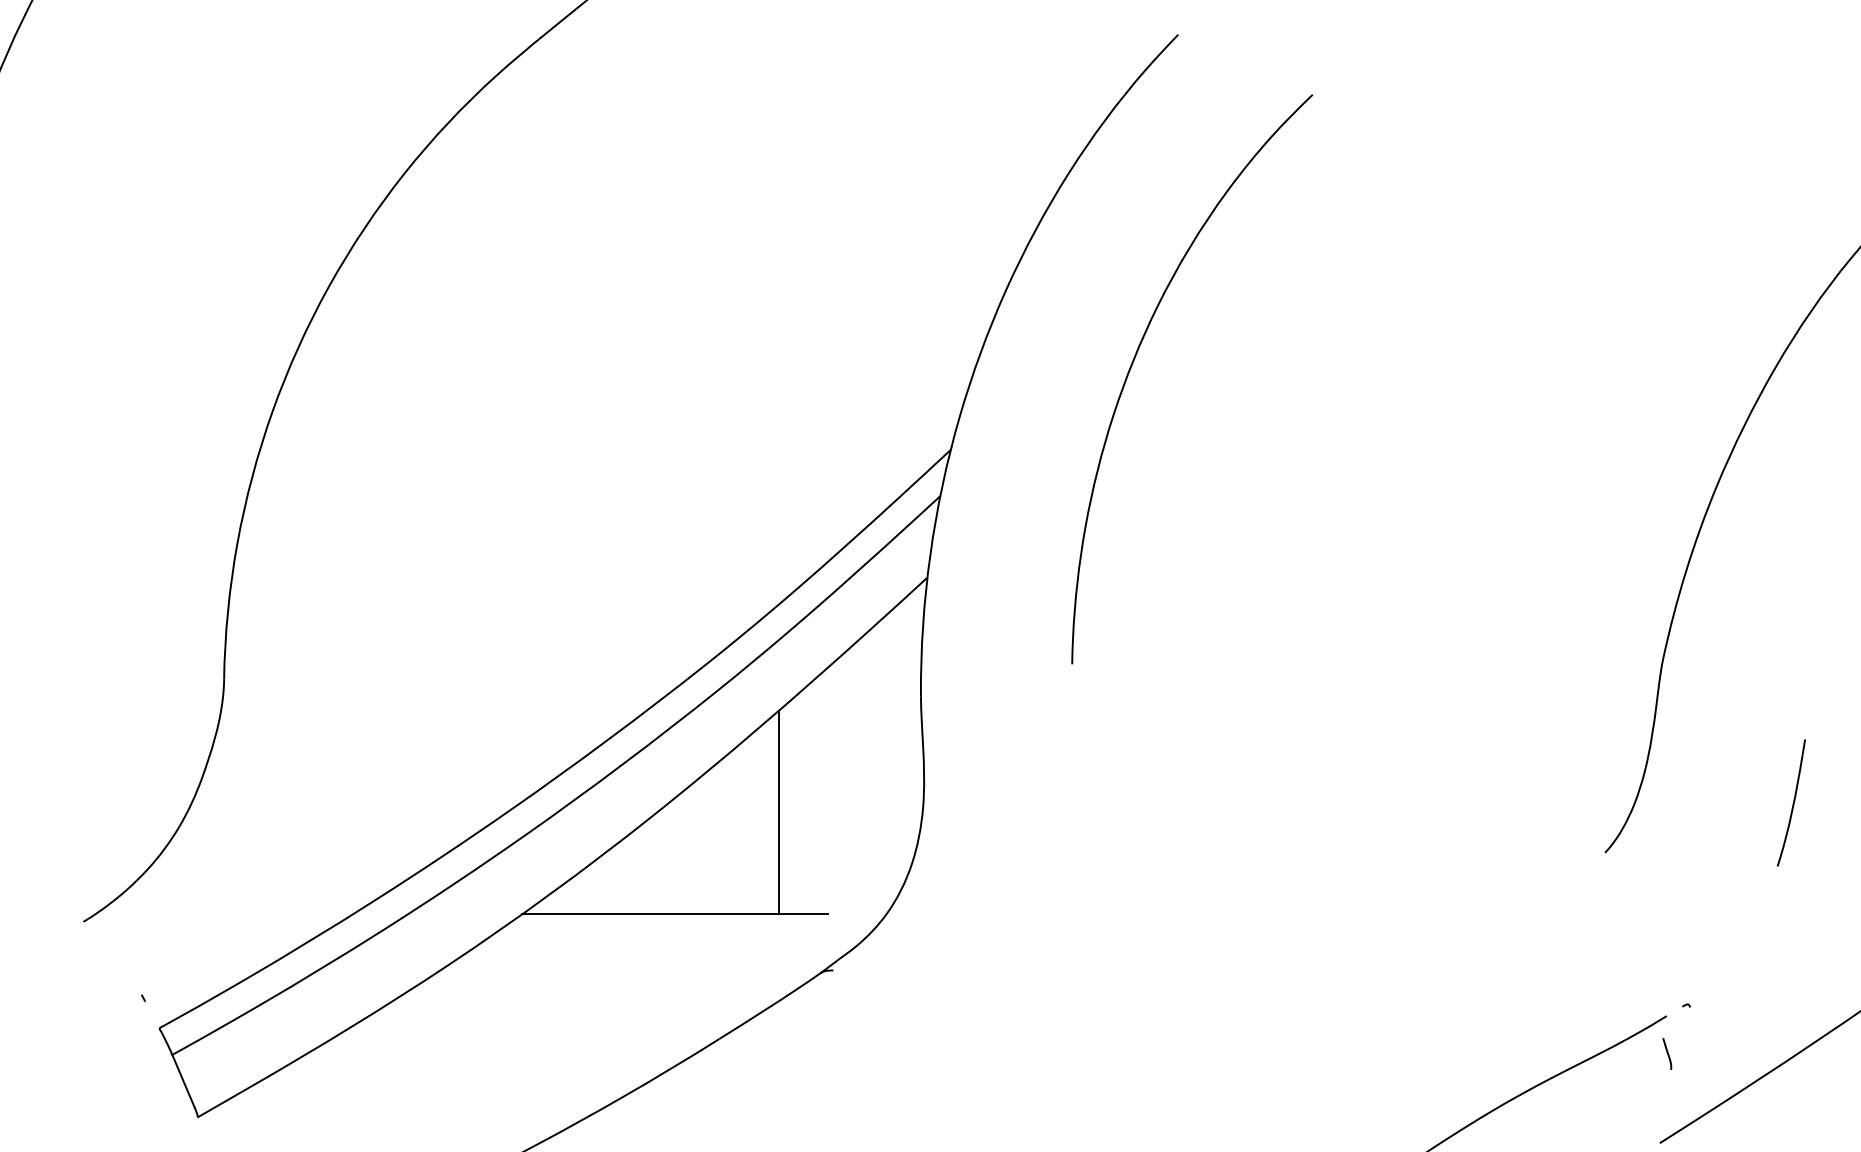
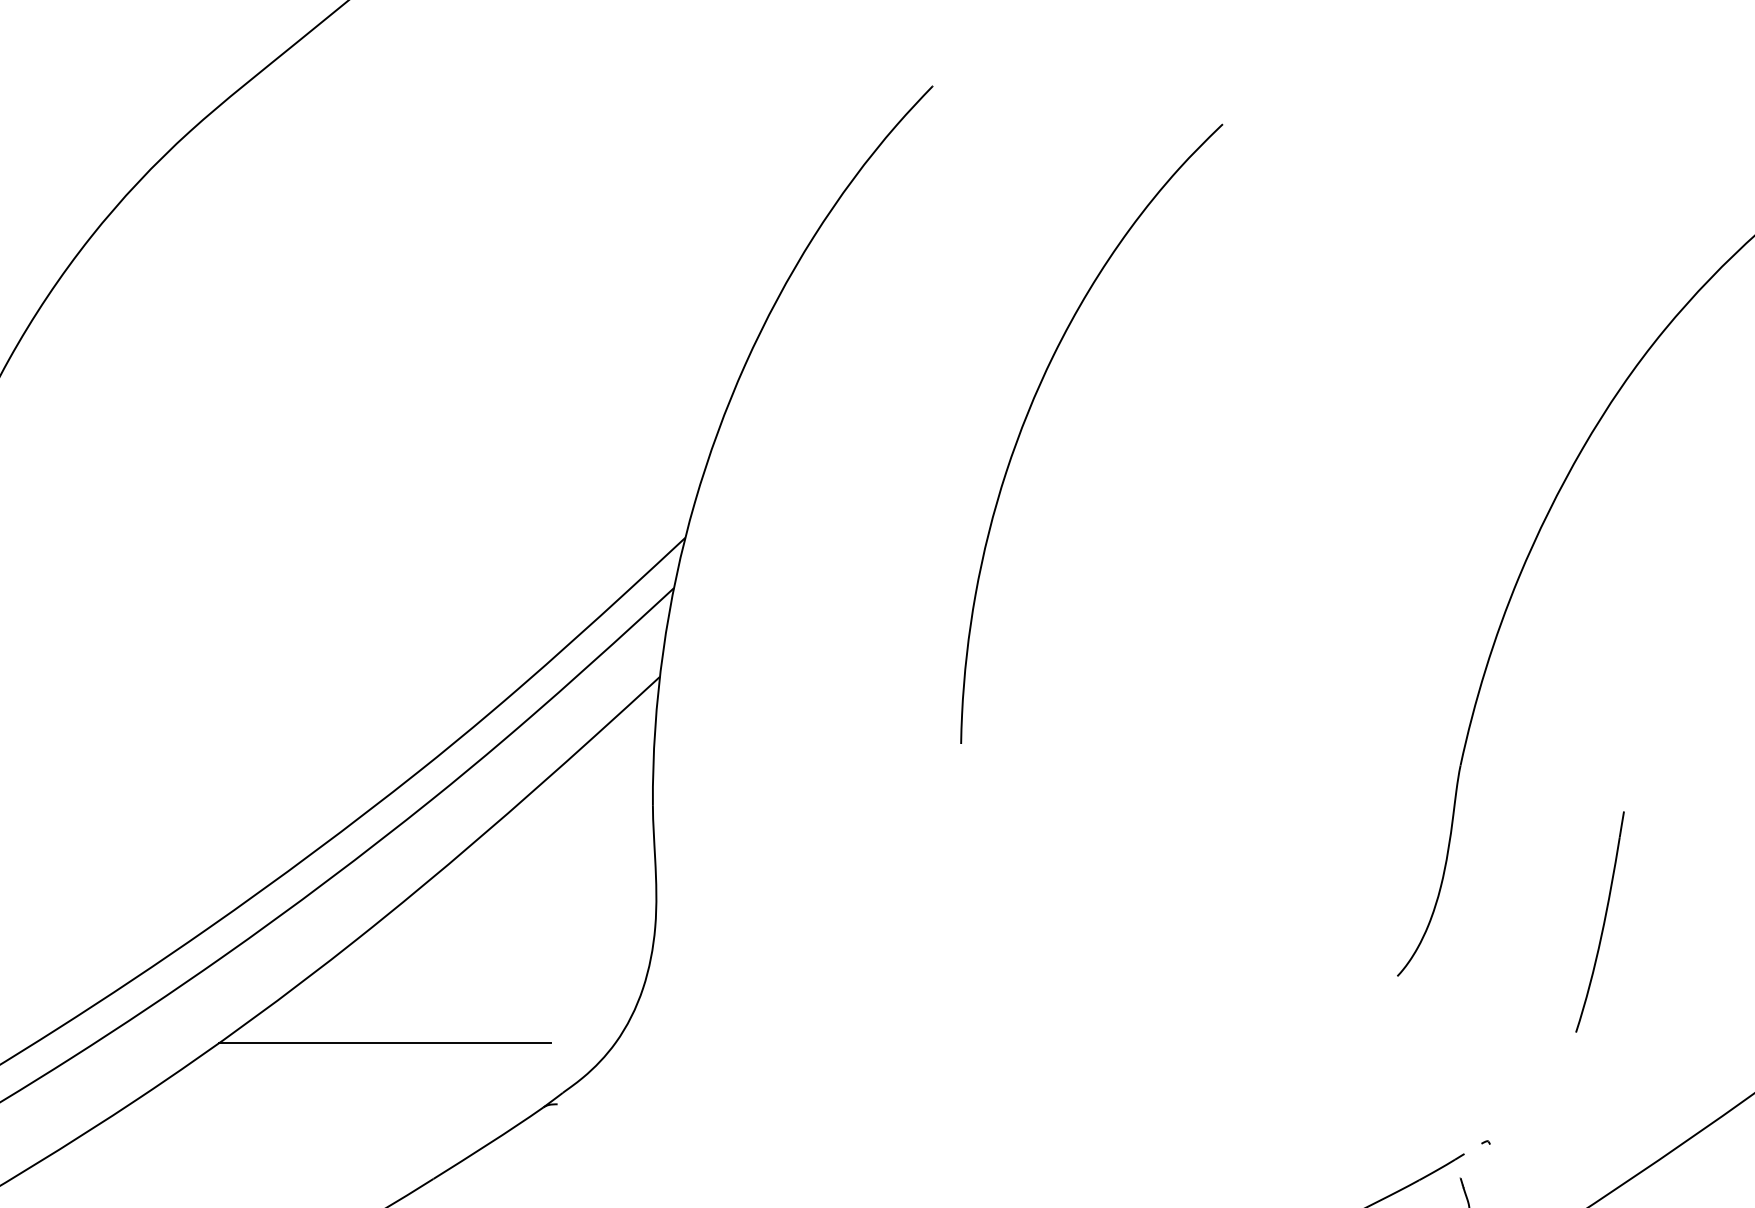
curve: (1136, 356) -> (1031, 409), moved
part: (1791, 802) -> (1600, 921), size x1.6
line: (778, 812) -> (497, 932), removed

